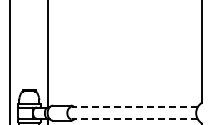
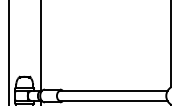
line: (134, 107) -> (113, 91), dashed -> solid
line: (134, 119) -> (113, 101), dashed -> solid

